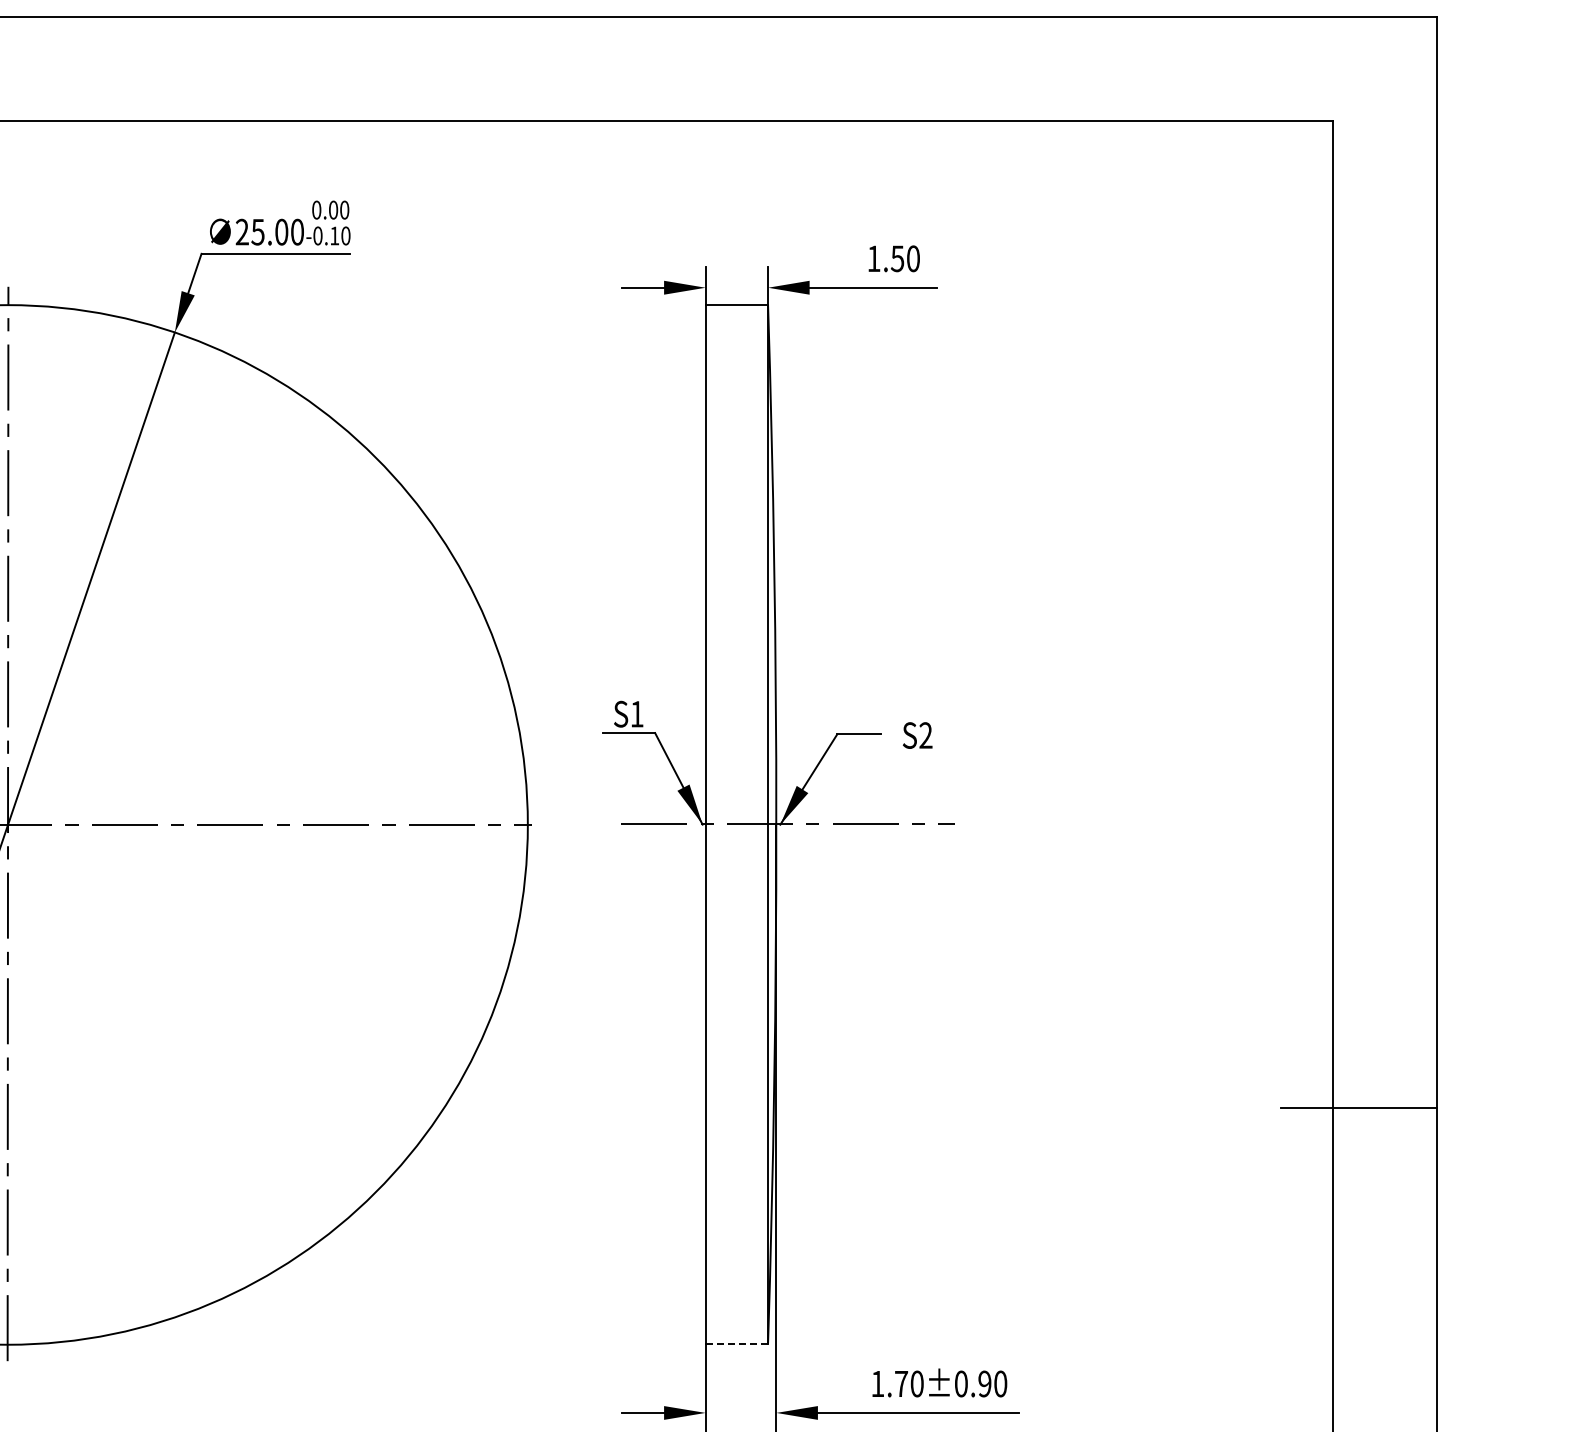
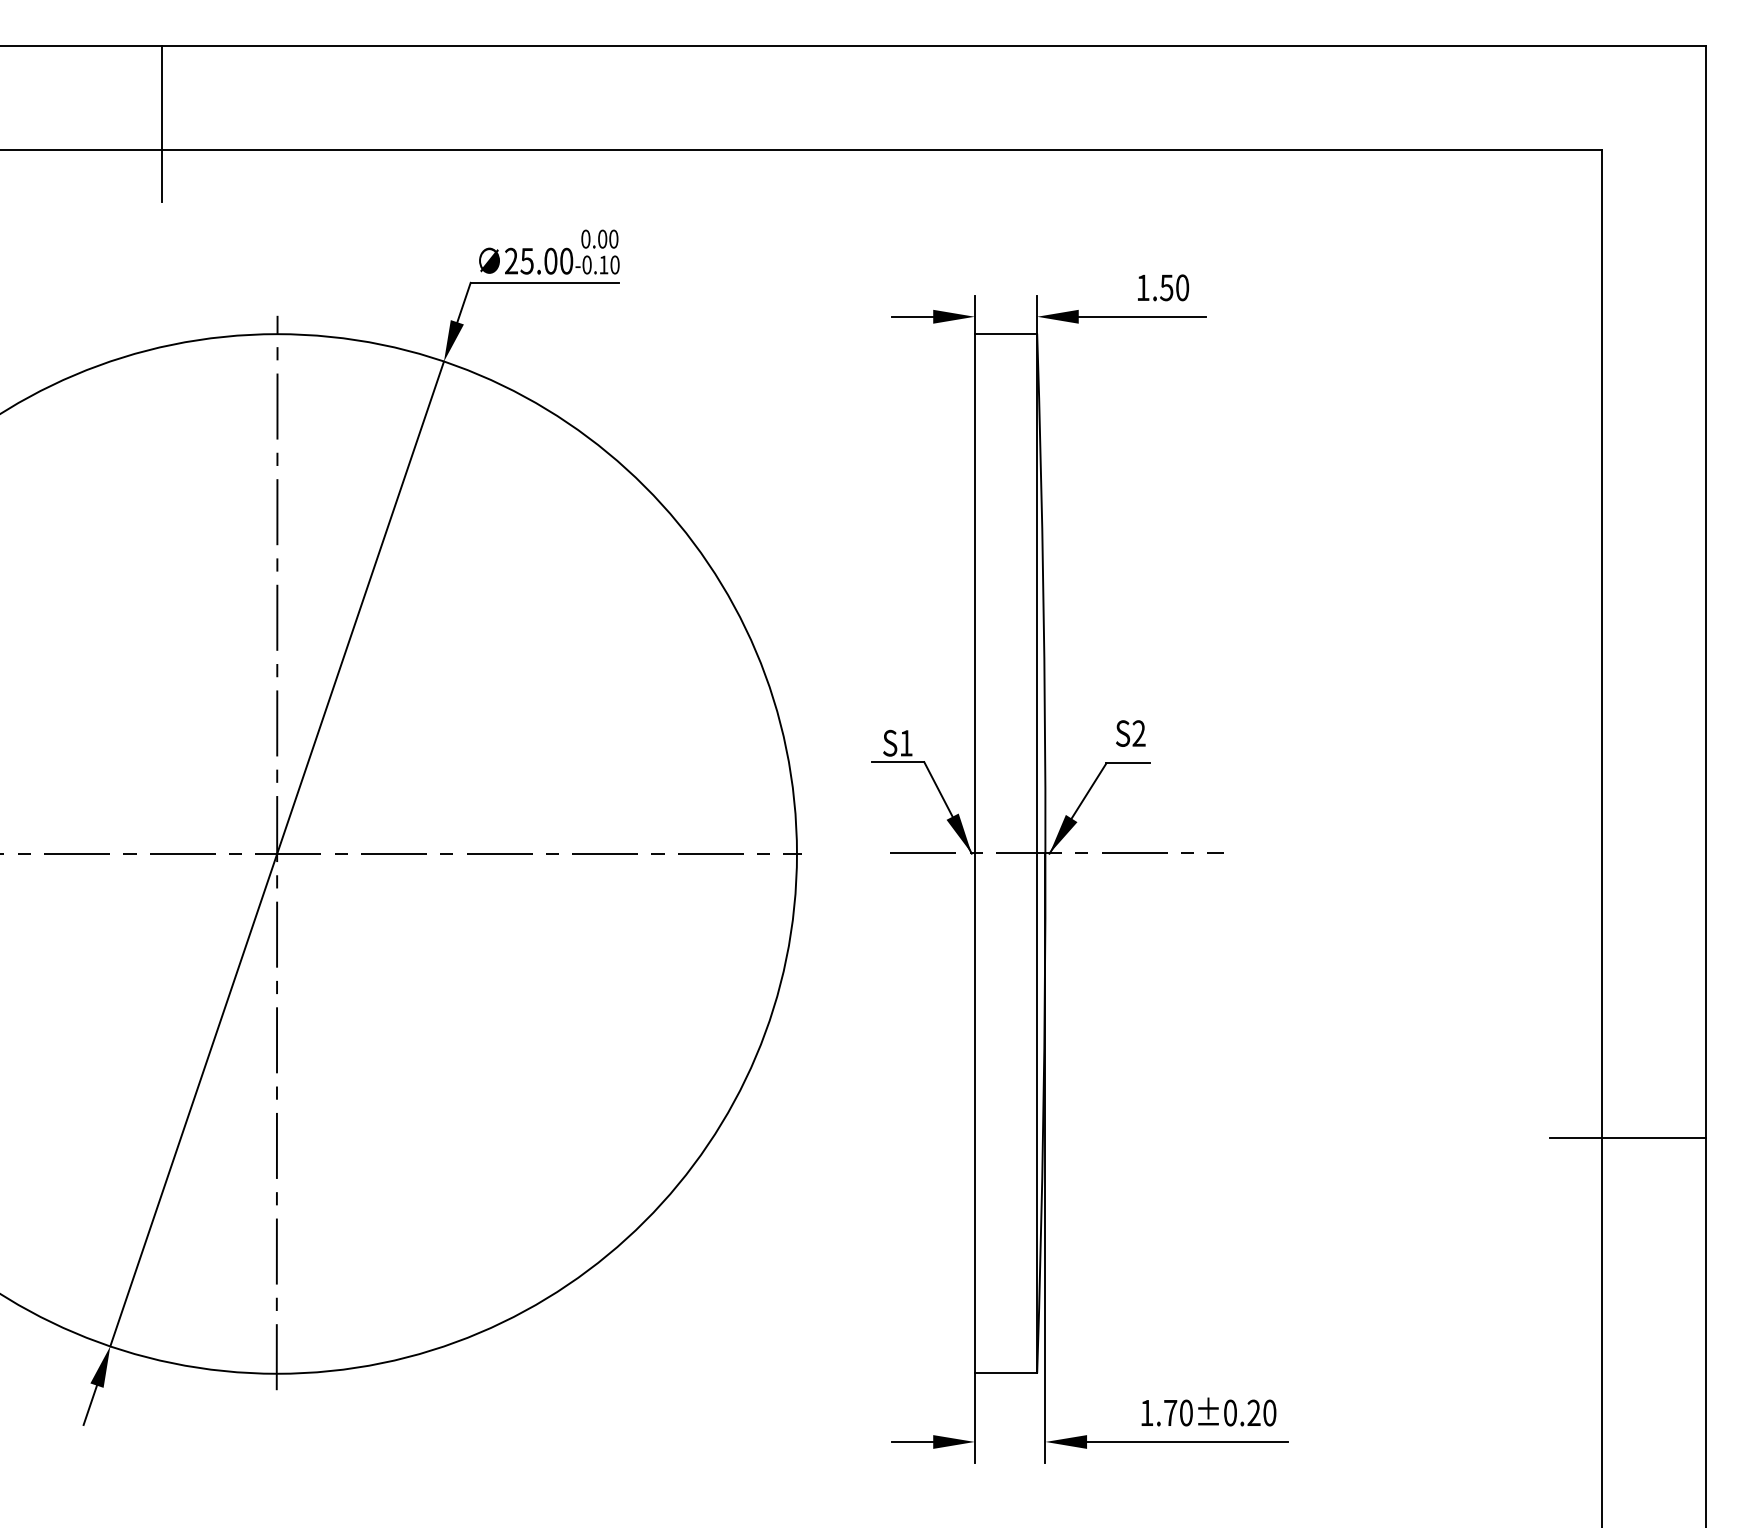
text: (917, 735) -> (1130, 733), moved
line: (737, 1344) -> (1006, 1373), dashed -> solid
text: (984, 1384) -> (1253, 1413), 1.70±0.90 -> 1.70±0.20

